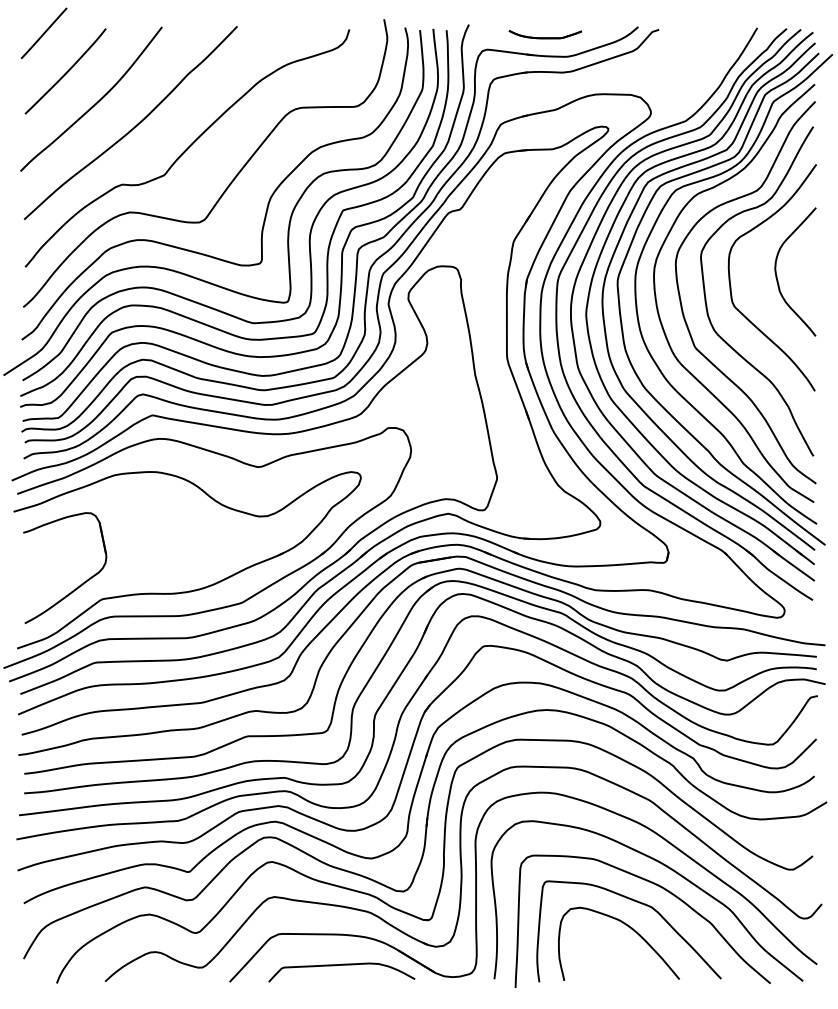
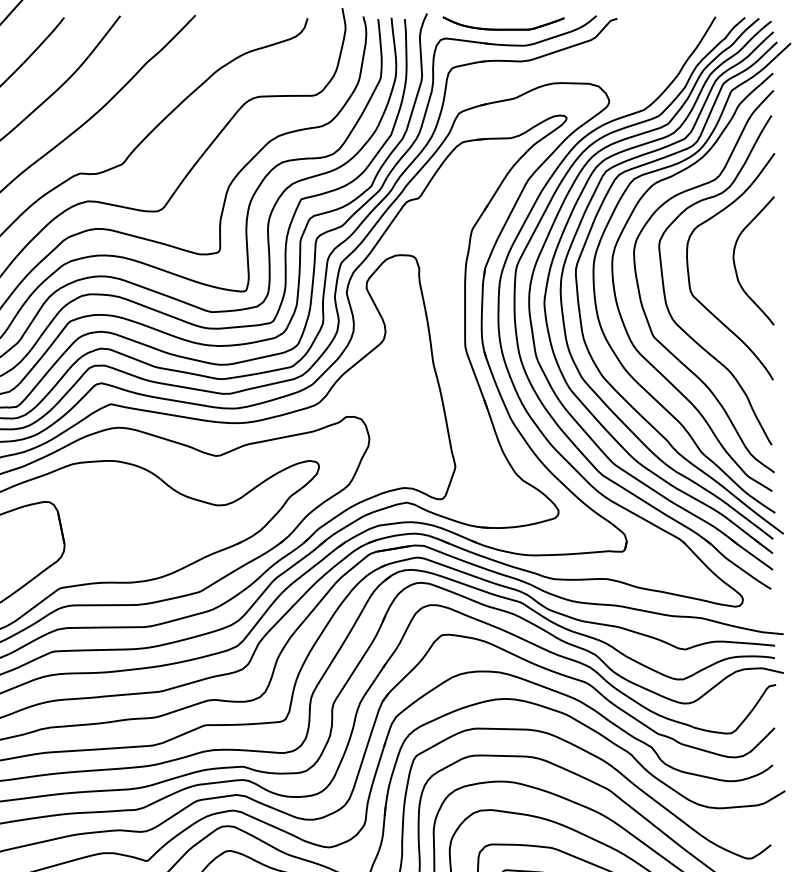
part: (545, 34) -> (503, 23), size x1.67

